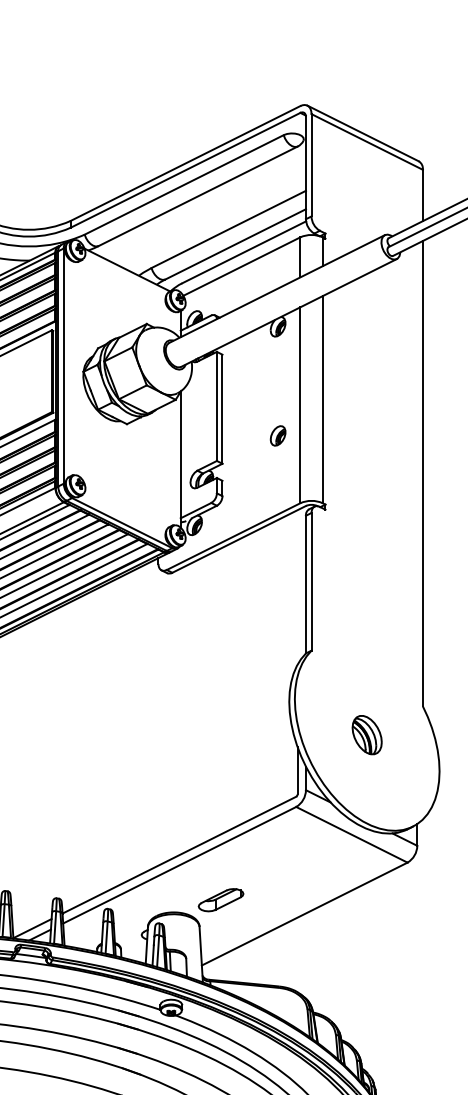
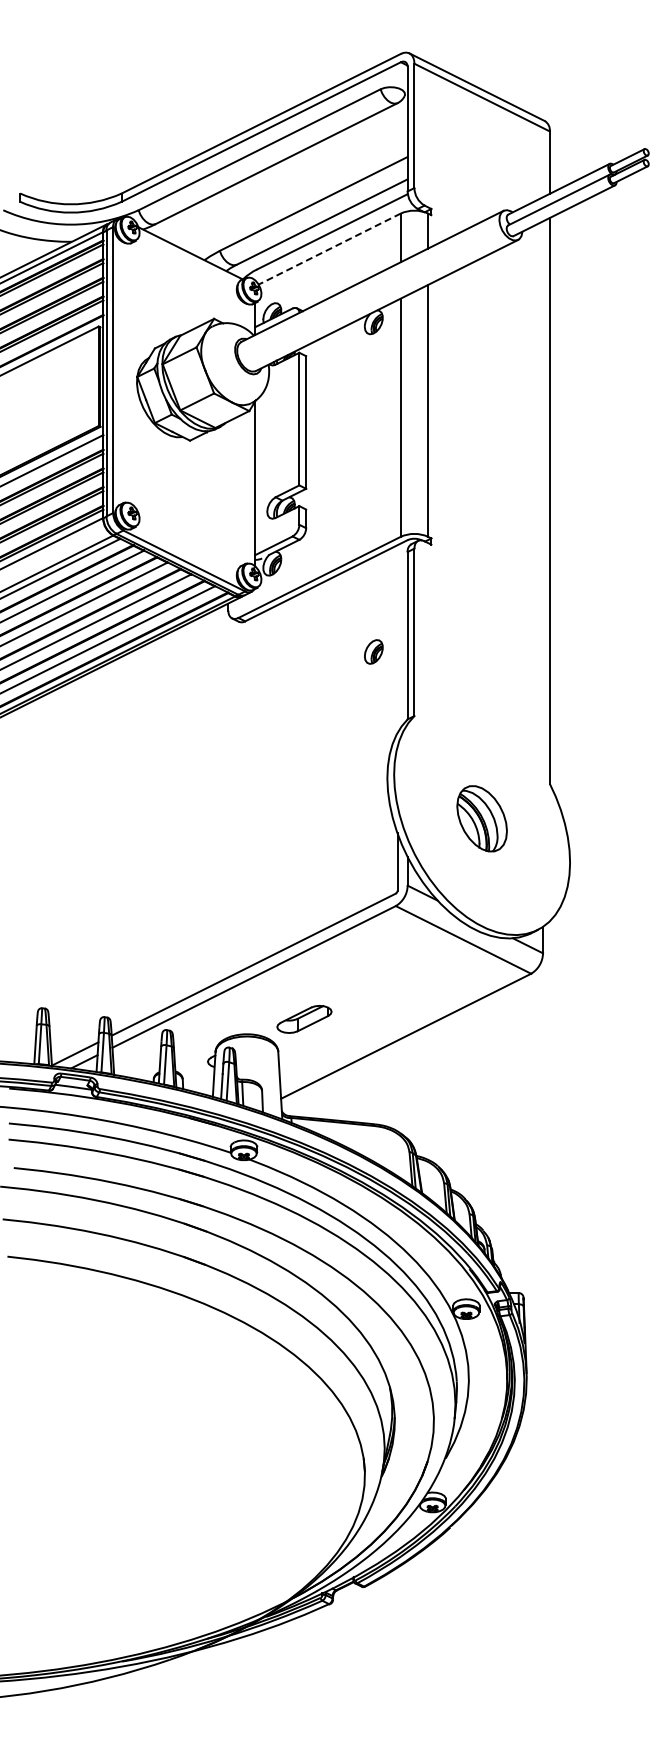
line: (241, 266) -> (329, 249), solid -> dashed
part: (277, 435) -> (373, 651), moved
part: (366, 734) -> (481, 818), size x1.4

